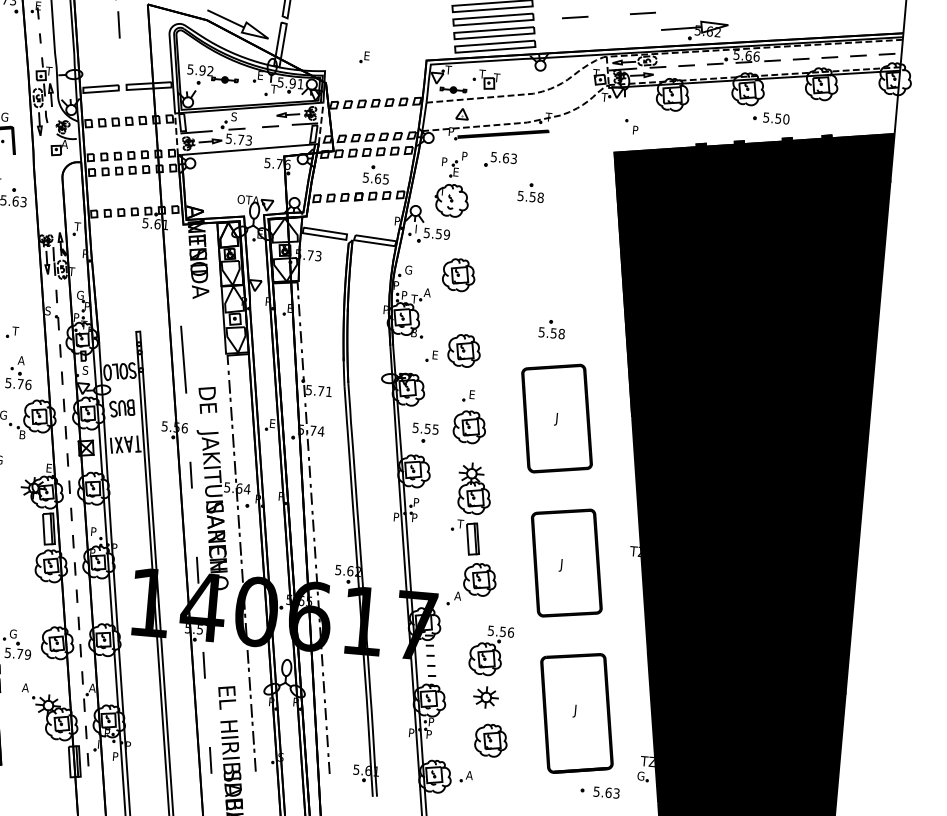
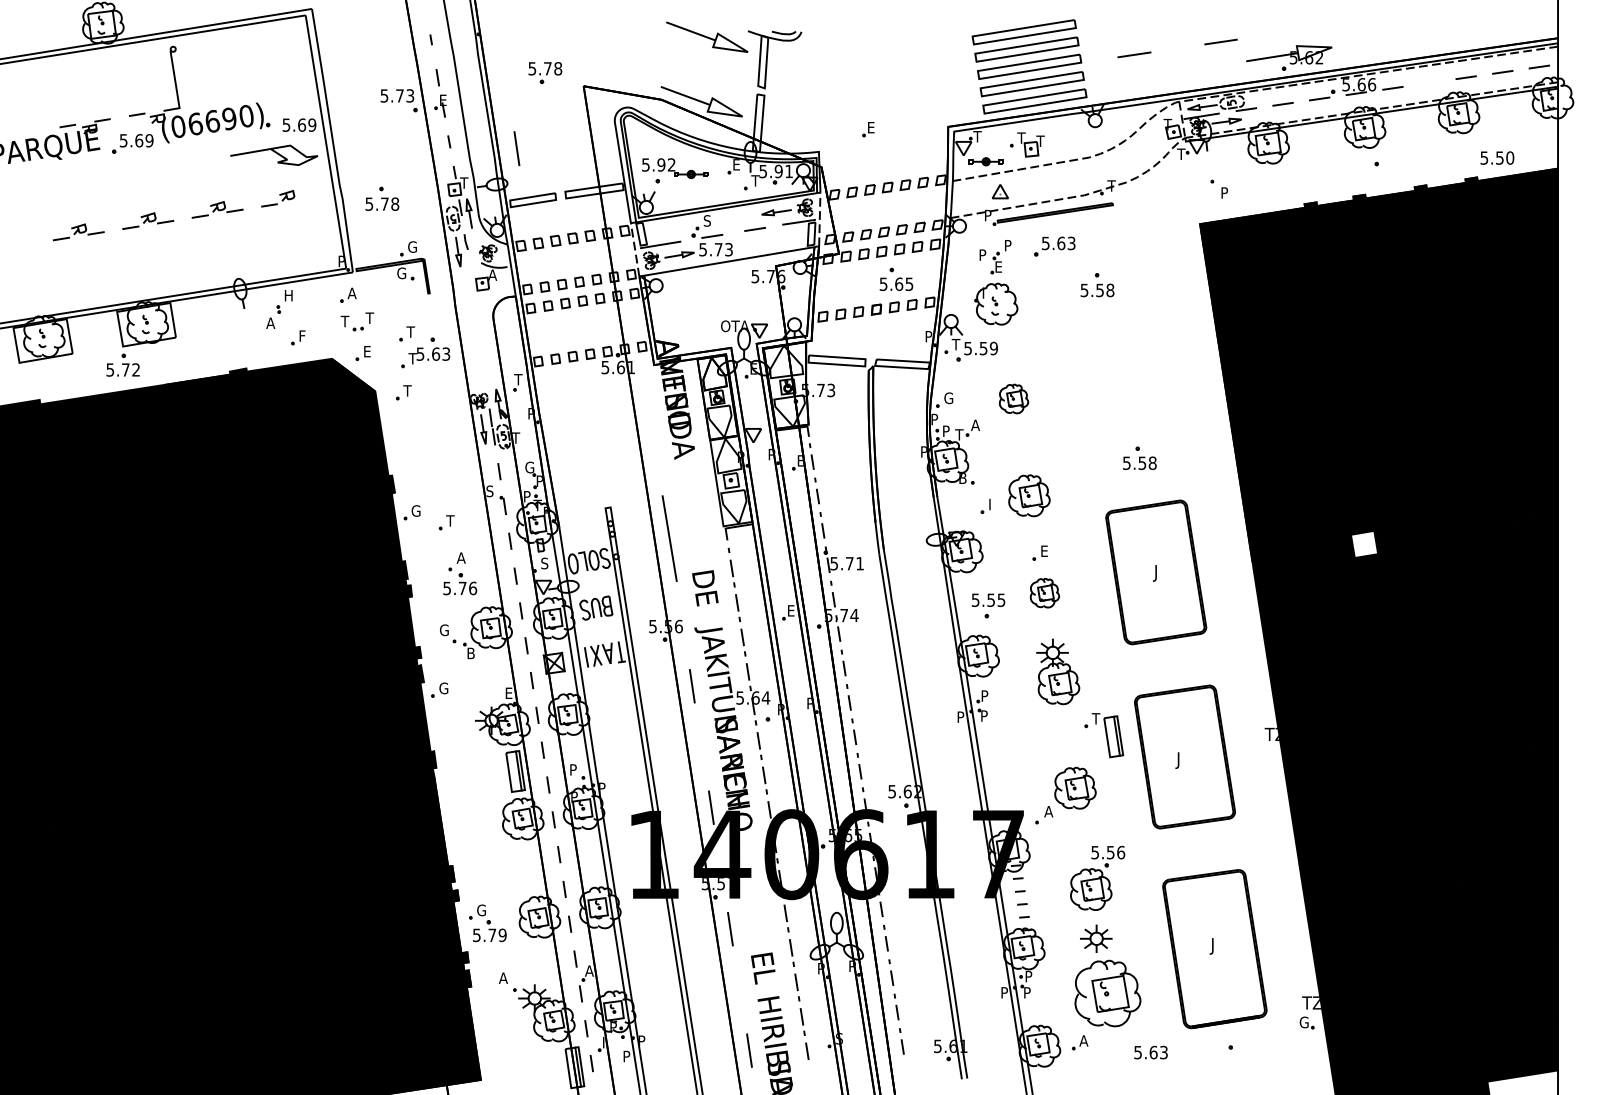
line: (118, 24) -> (516, 148), moved
line: (801, 58) -> (1429, 82), removed
text: (776, 118) -> (1497, 157), moved
text: (417, 229) -> (955, 344), I -> T
part: (458, 274) -> (1013, 398), size x0.7
text: (435, 355) -> (992, 504), E -> I
fill: (719, 411) -> (1364, 544), removed
part: (469, 426) -> (1044, 592), size x0.7
part: (465, 537) -> (1104, 735), moved
part: (491, 740) -> (1107, 993), size x1.6
text: (606, 792) -> (1150, 1052), moved

